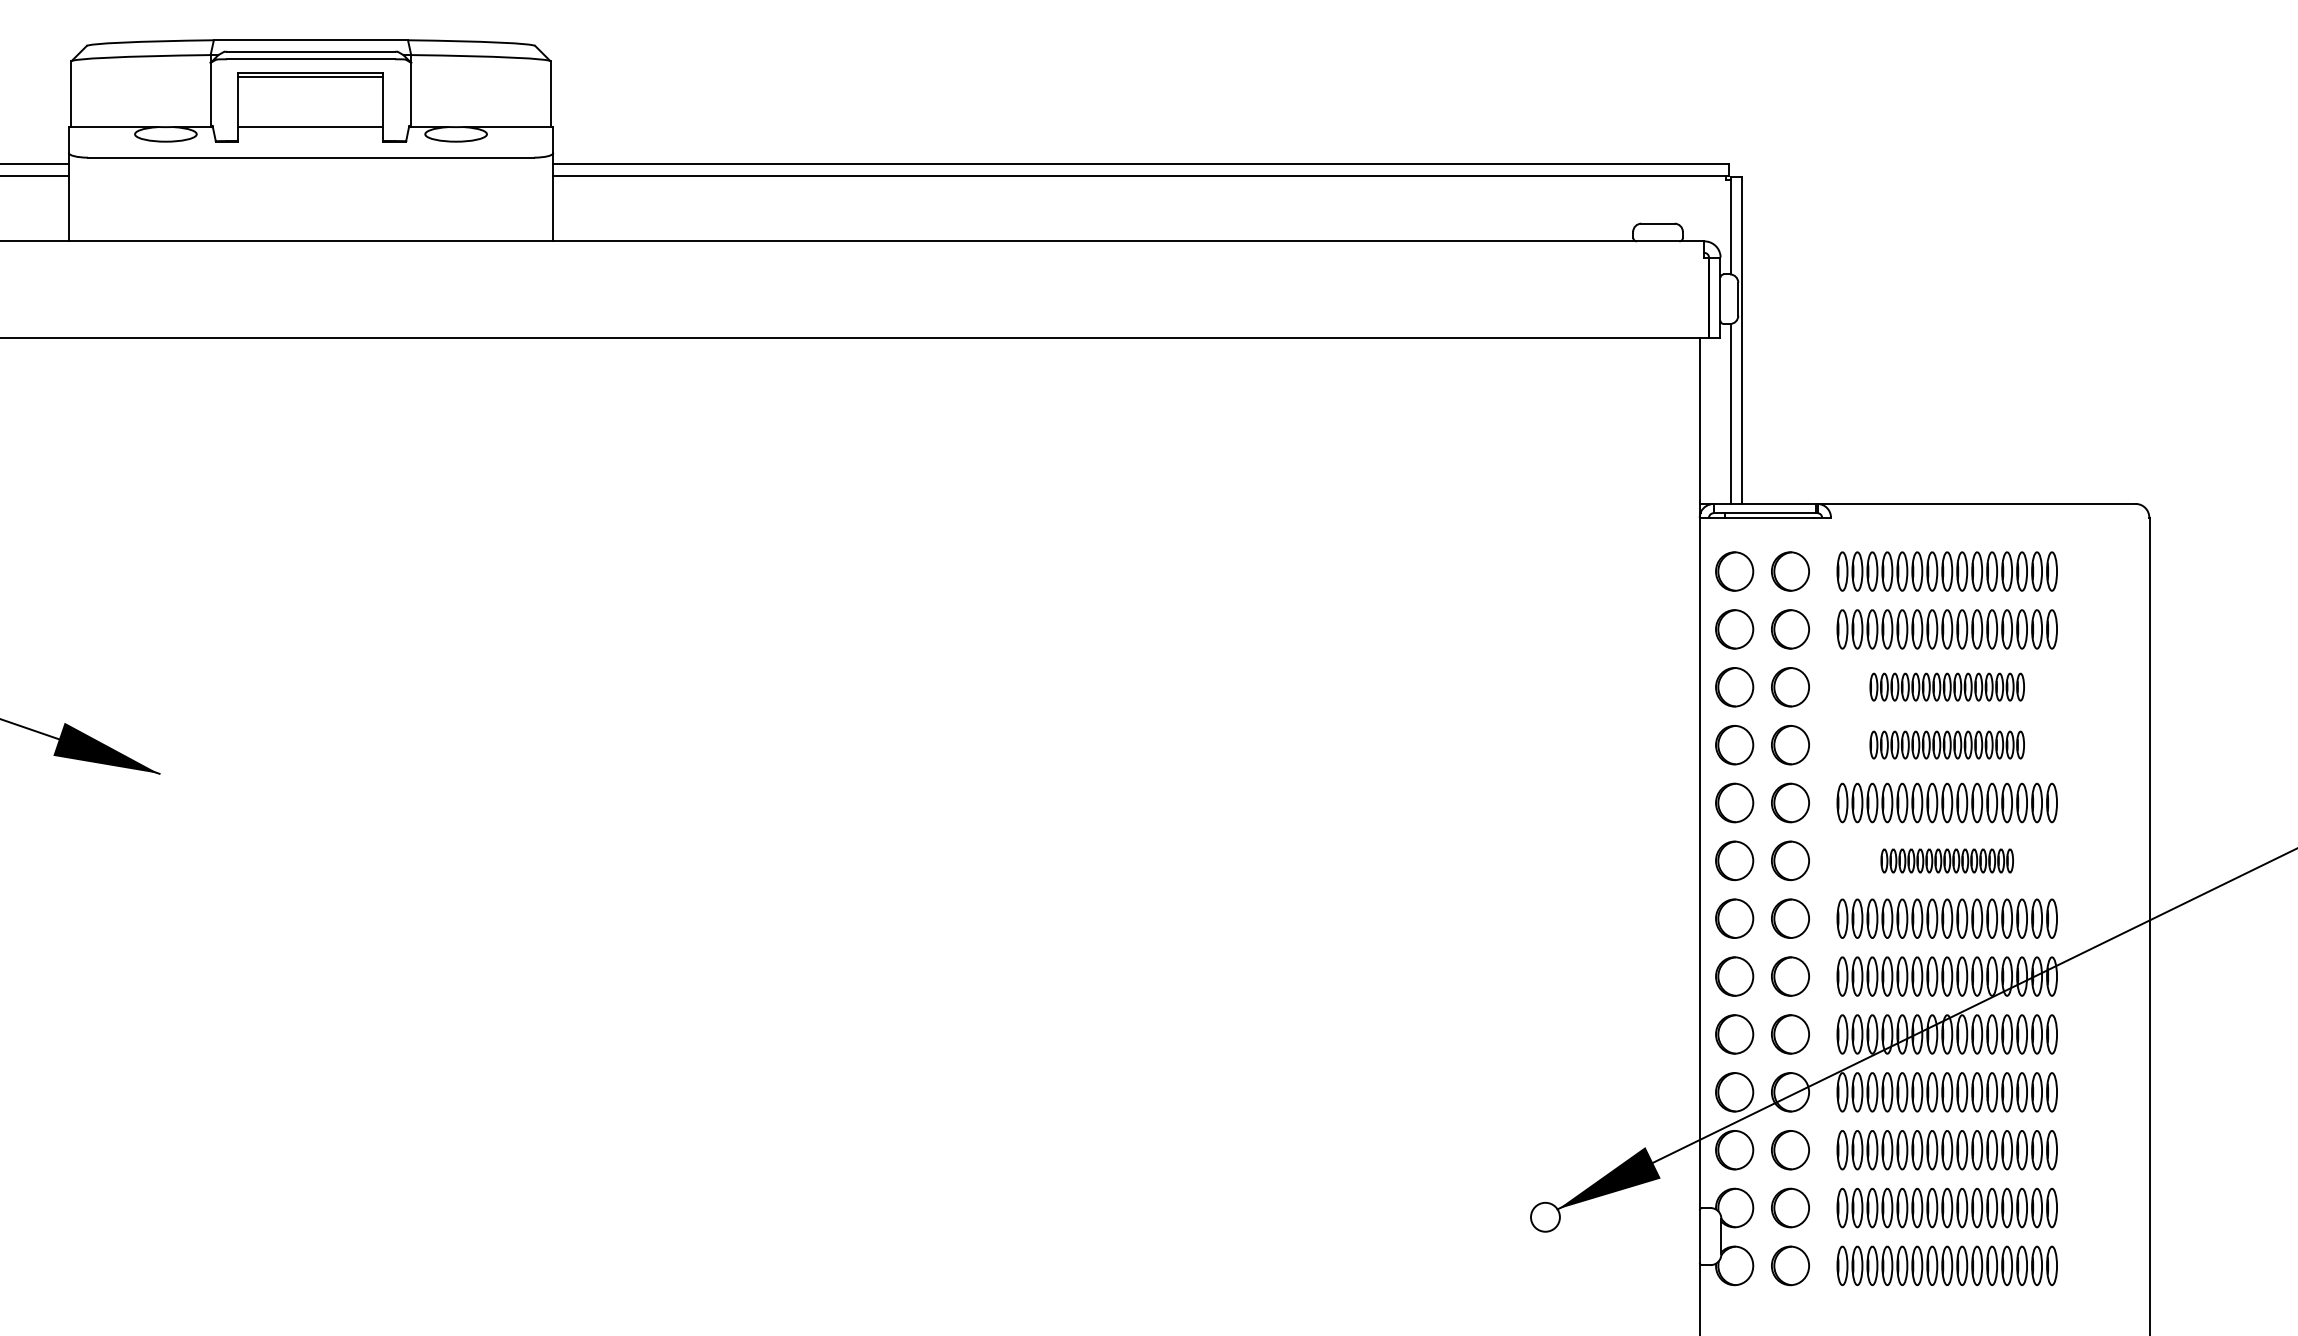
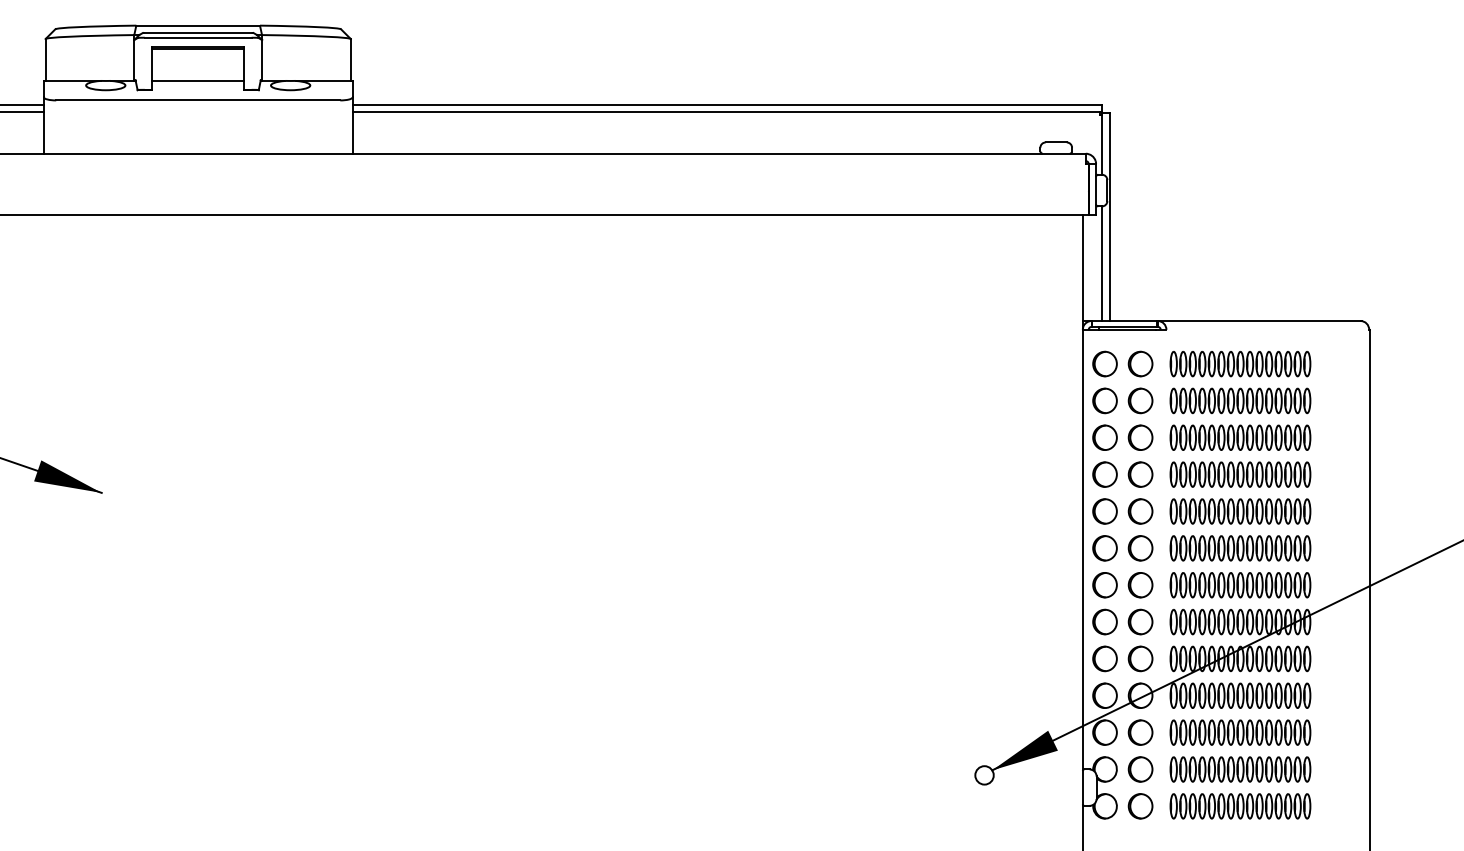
part: (1947, 686) -> (1240, 437), size x1.43
part: (1947, 744) -> (1240, 474), size x1.43
part: (1947, 861) -> (1240, 548), size x1.67

